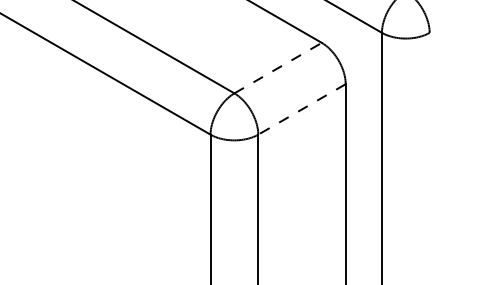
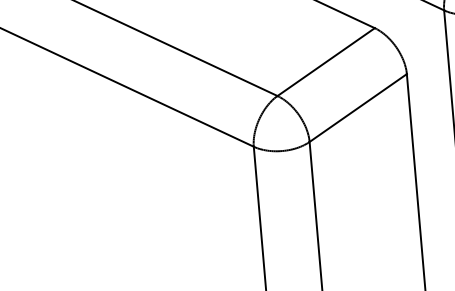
line: (278, 67) -> (326, 61), dashed -> solid
line: (301, 109) -> (357, 108), dashed -> solid

